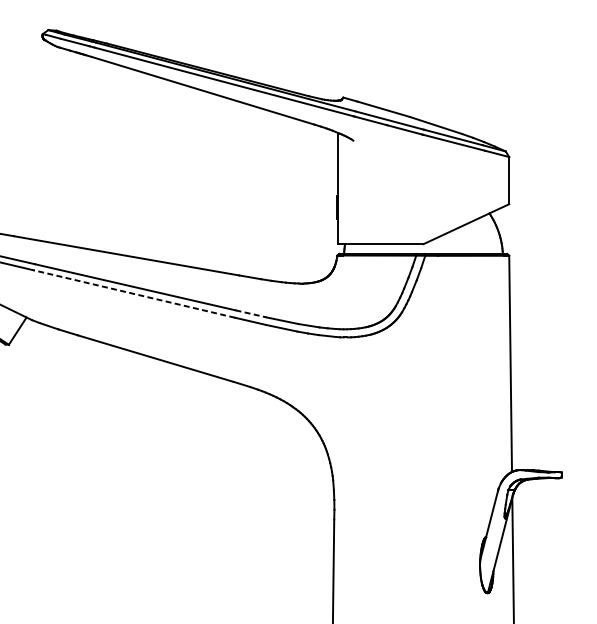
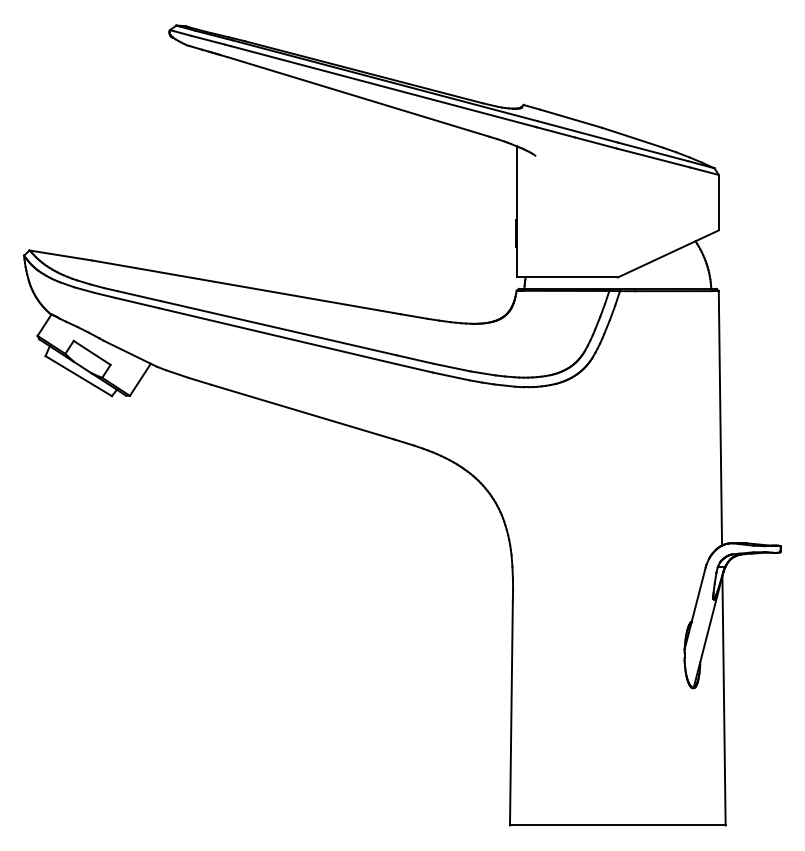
line: (134, 294) -> (277, 336), dashed -> solid
line: (251, 313) -> (415, 359), dashed -> solid

